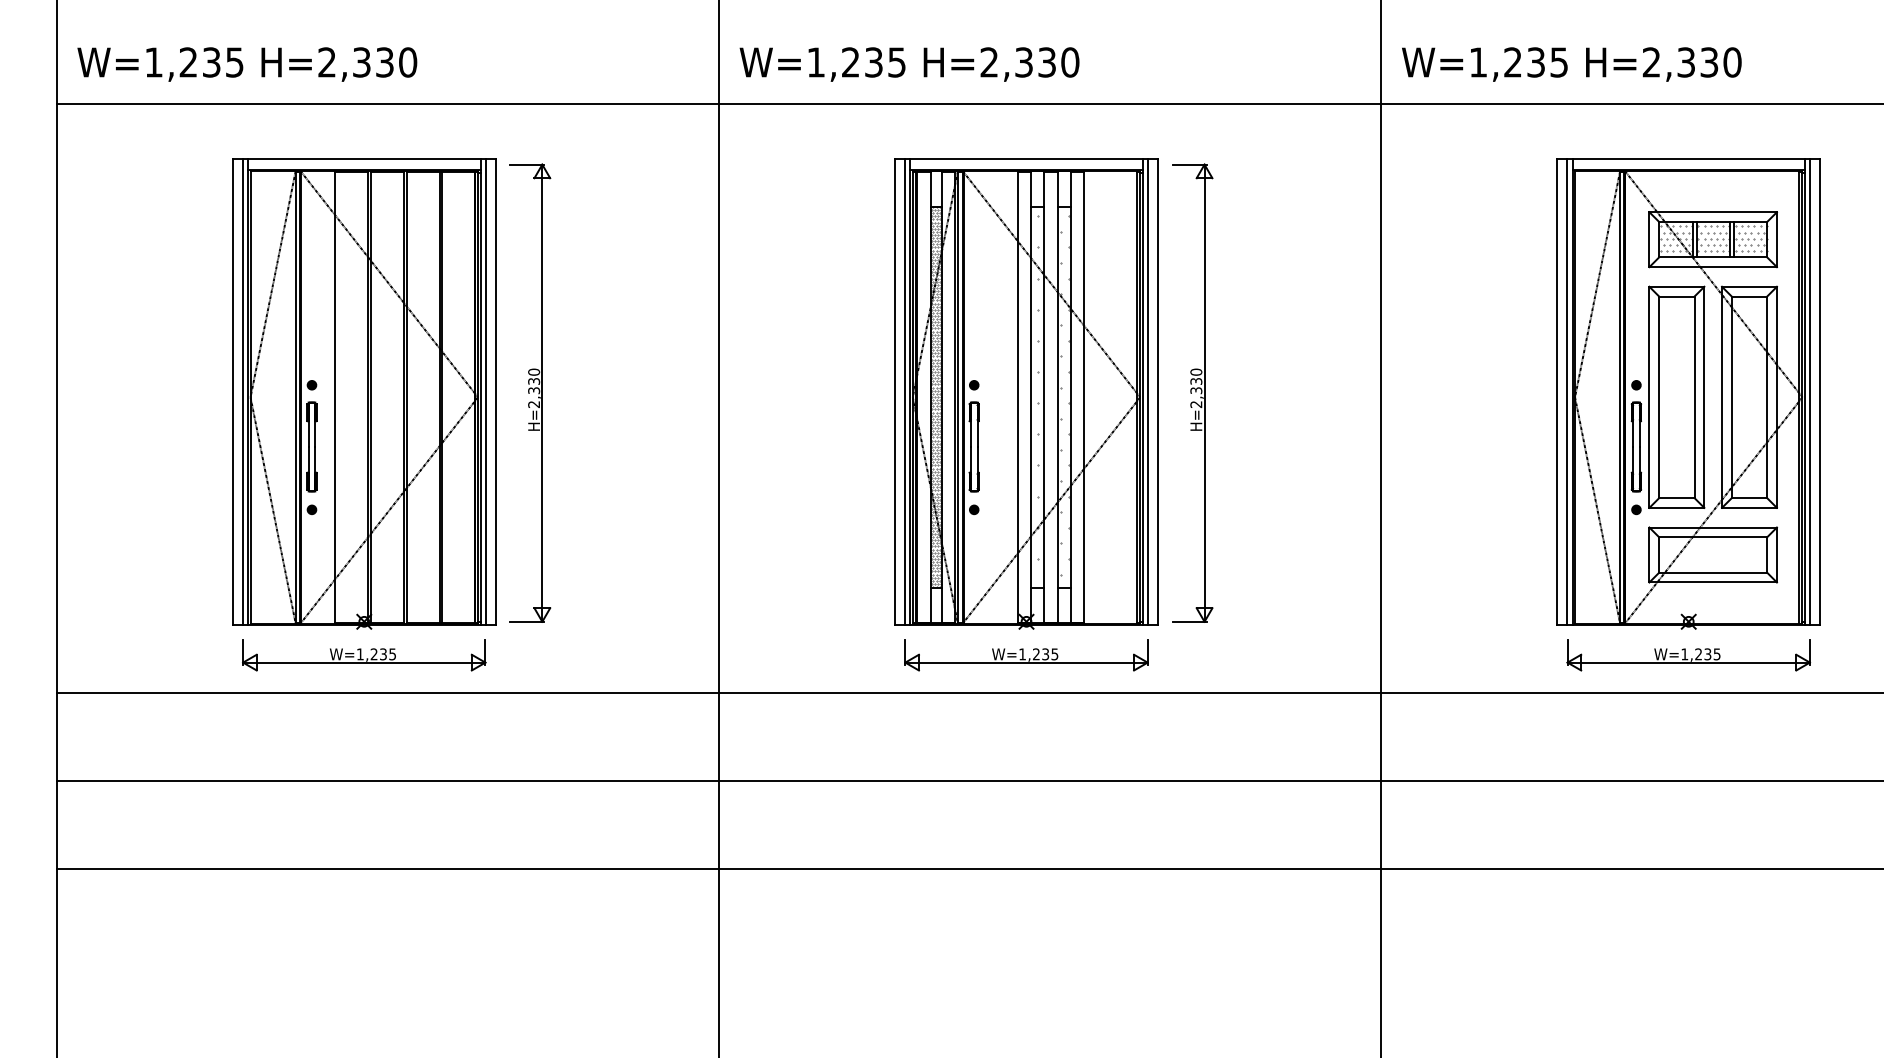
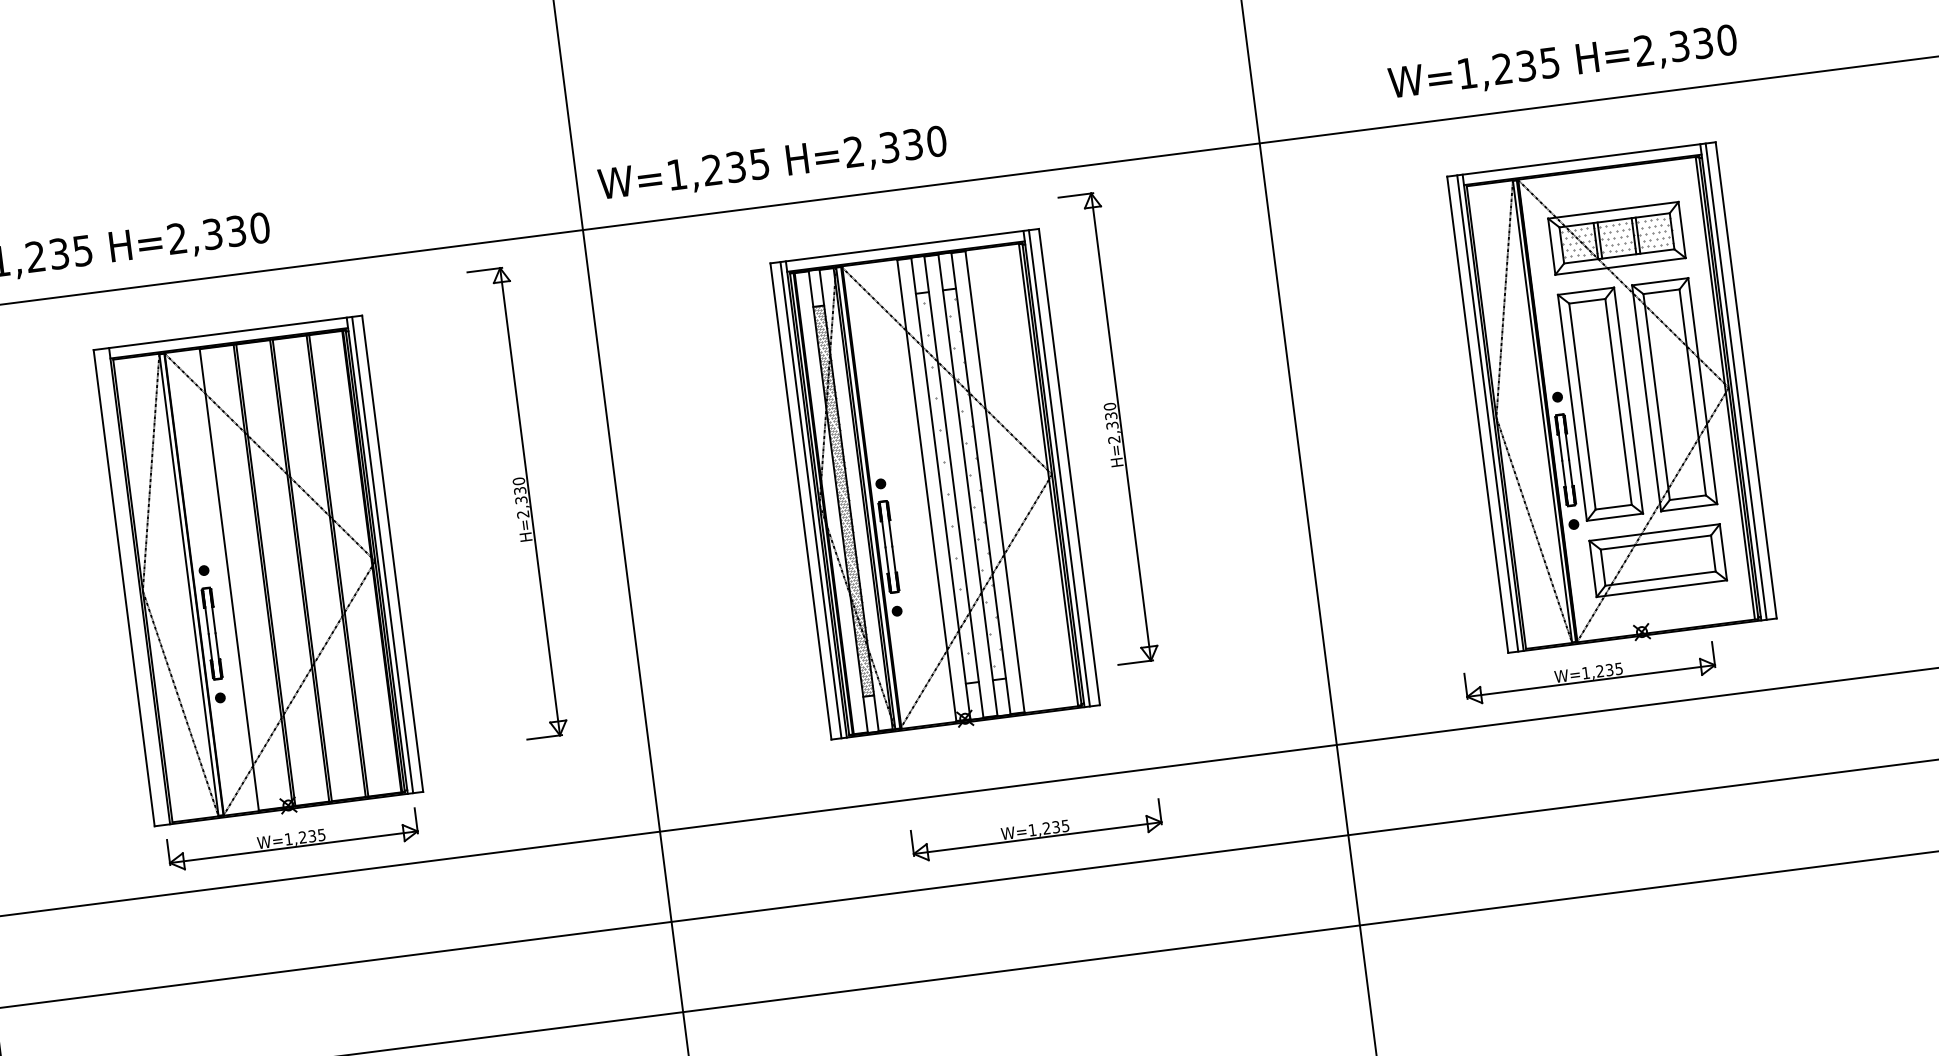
text: (1571, 64) -> (1562, 63), moved
line: (242, 392) -> (134, 587), removed
part: (530, 392) -> (517, 502), moved
part: (1192, 392) -> (1108, 427), moved
part: (1026, 655) -> (1036, 830), moved
part: (1688, 655) -> (1589, 673), moved

